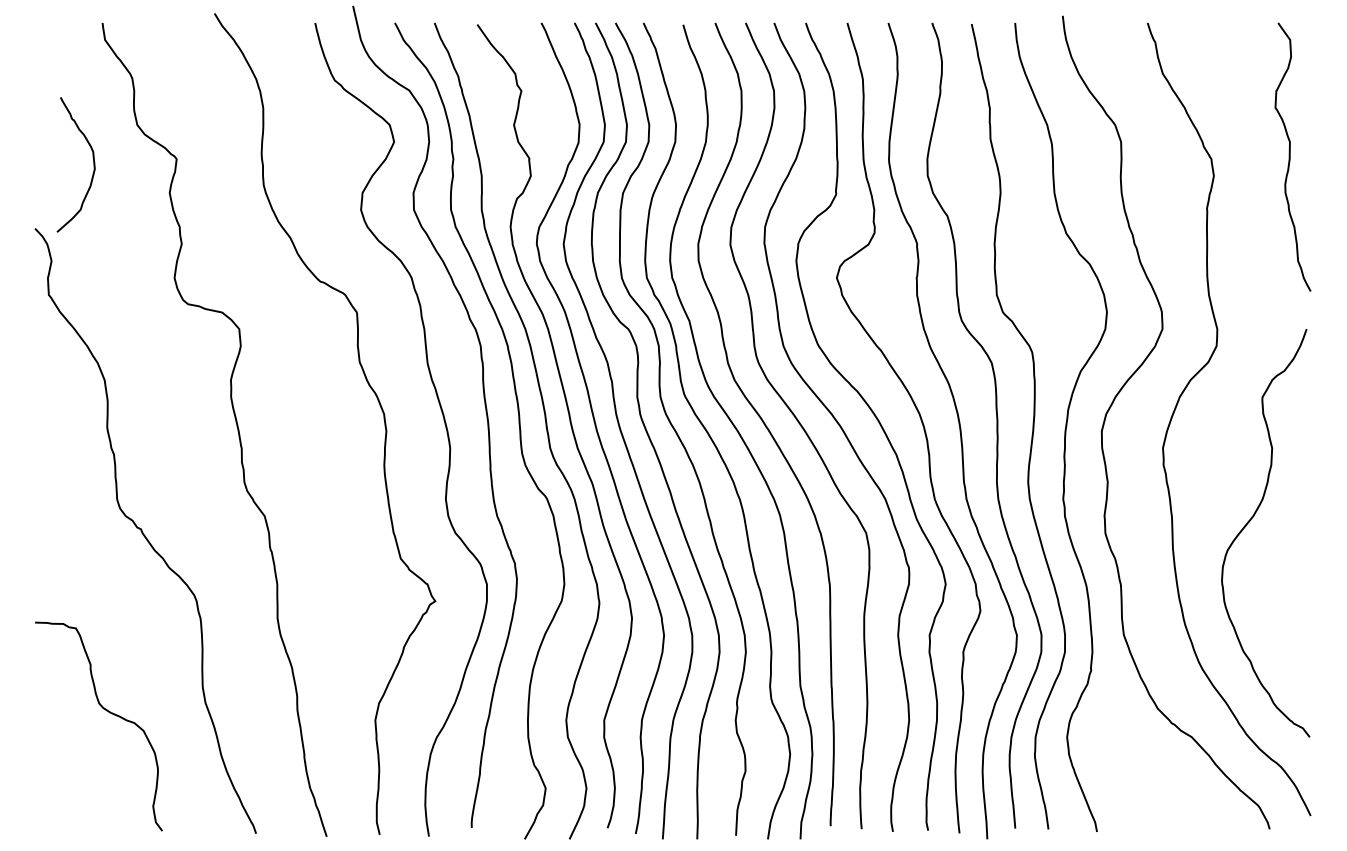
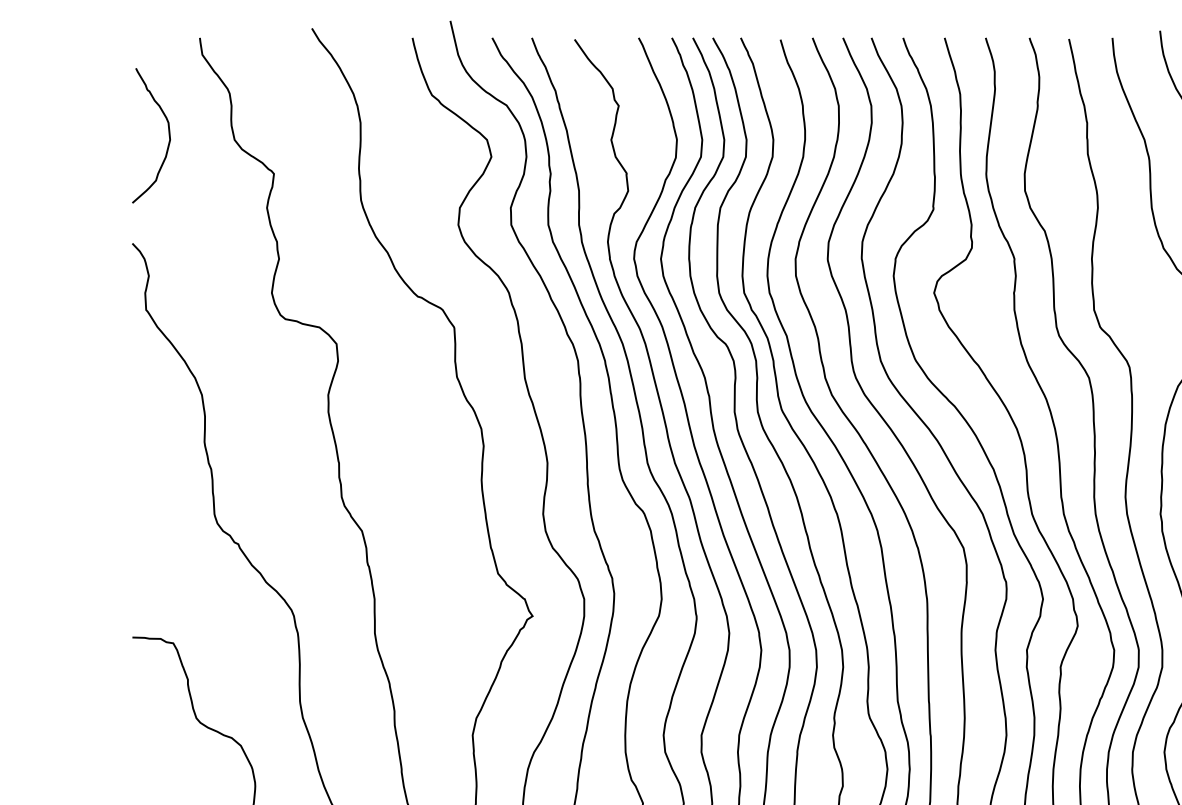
curve: (93, 164) -> (168, 135), moved

